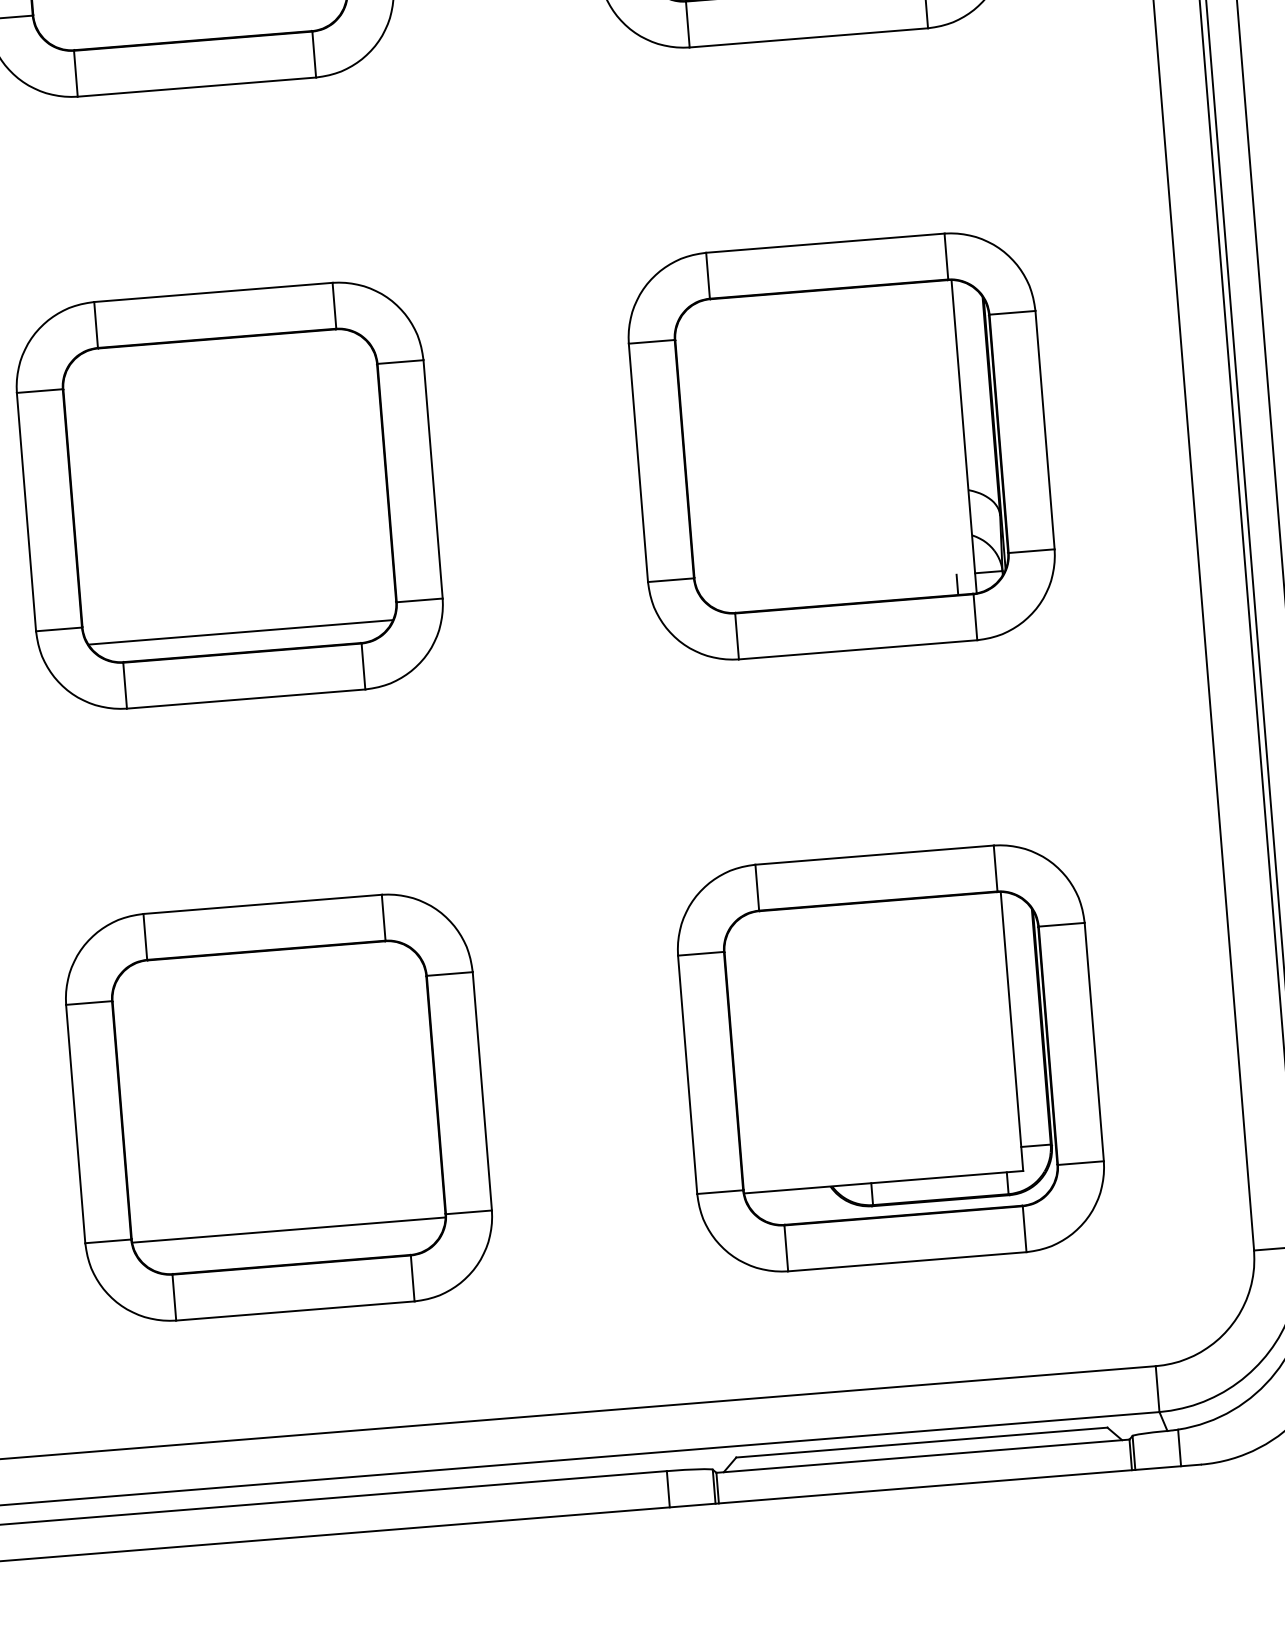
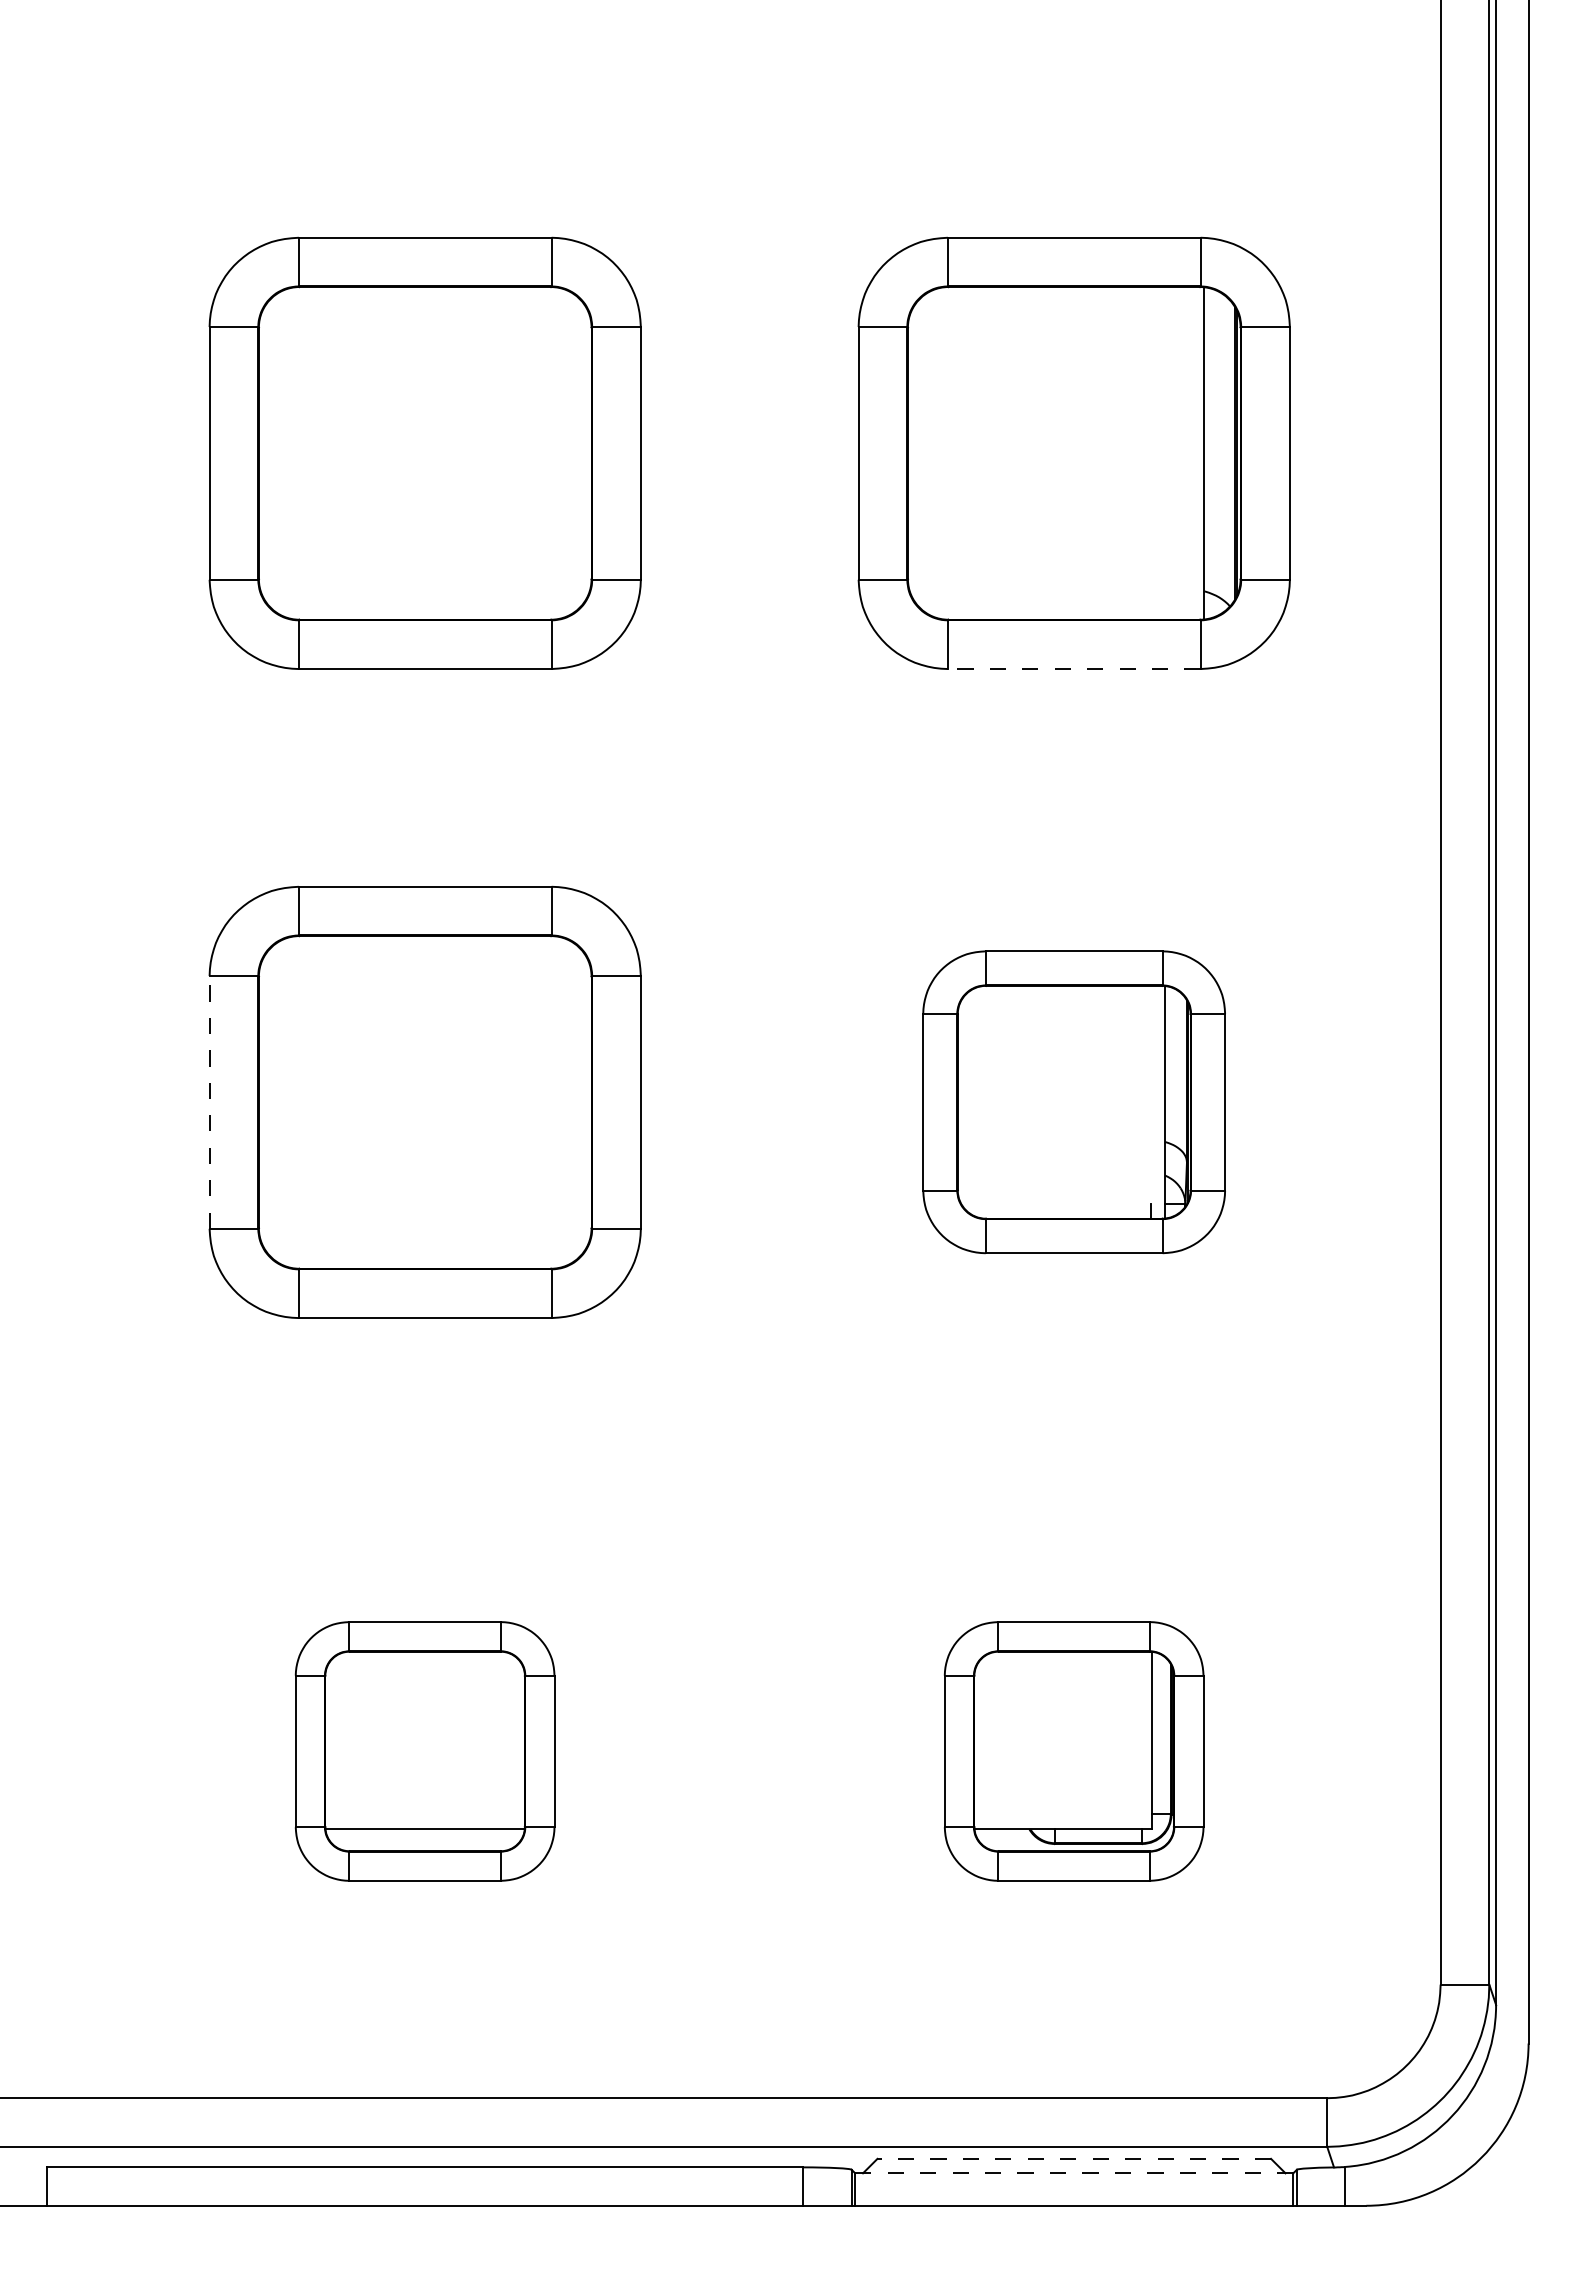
line: (808, 38) -> (1073, 669), solid -> dashed
part: (840, 445) -> (1073, 1101), size x0.7
line: (26, 511) -> (209, 1101), solid -> dashed
line: (240, 632) -> (424, 1247), removed
part: (890, 1058) -> (1073, 1751), size x0.6
part: (278, 1107) -> (424, 1751), size x0.6
line: (922, 1442) -> (1074, 2158), solid -> dashed
line: (922, 1456) -> (1073, 2173), solid -> dashed

